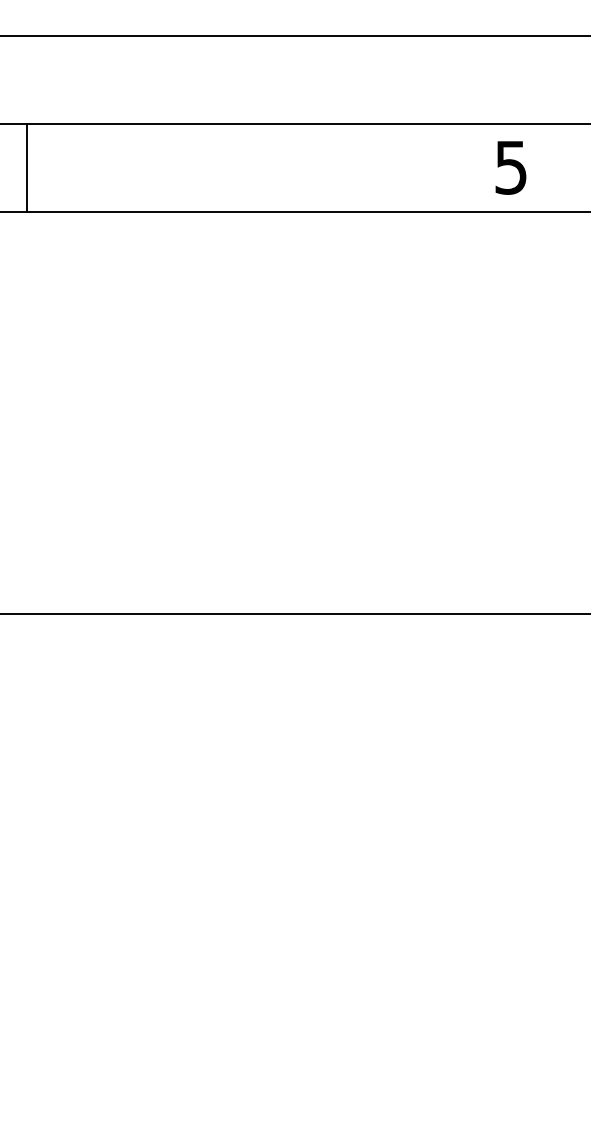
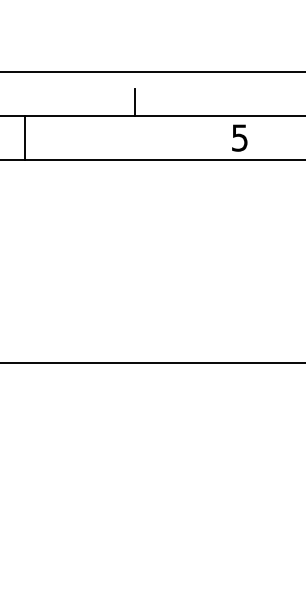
line: (226, 97) -> (135, 102), added
text: (510, 166) -> (239, 137), moved
line: (26, 168) -> (24, 138), moved

